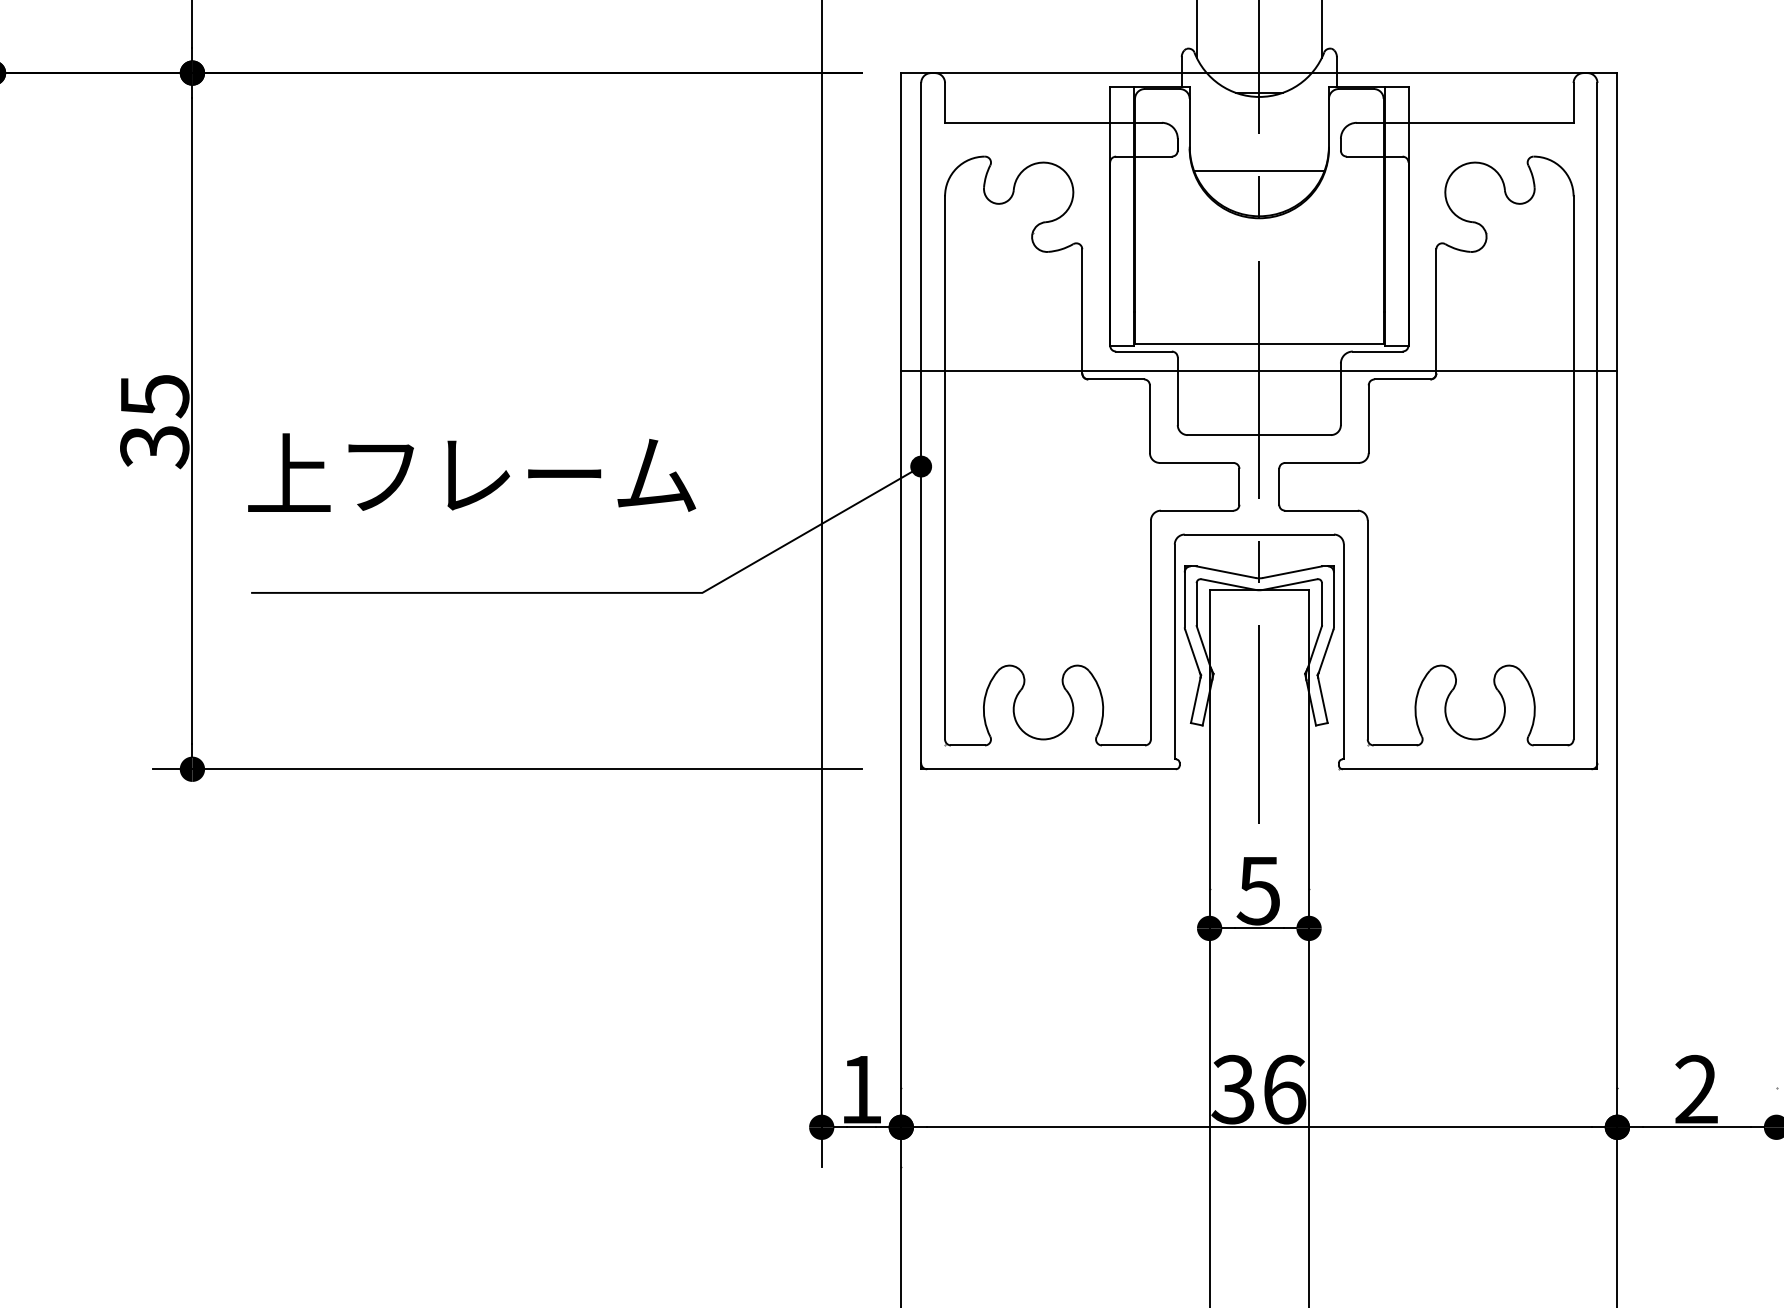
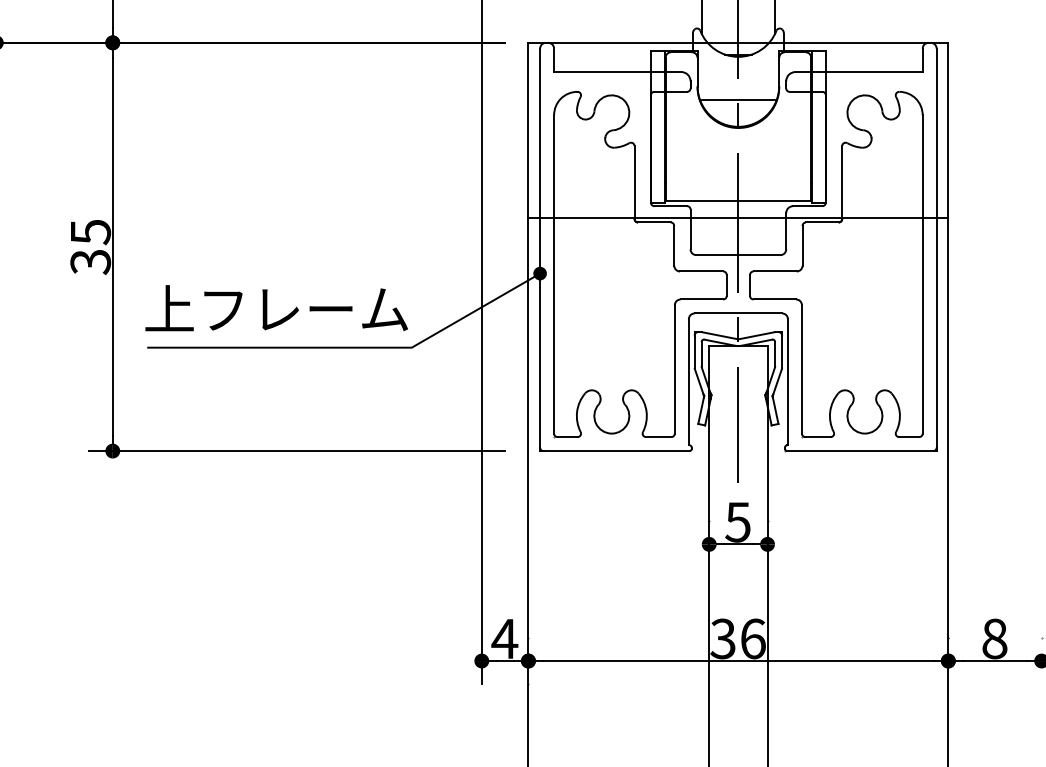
text: (471, 473) -> (276, 308), moved
text: (860, 1088) -> (504, 638), 1 -> 4
text: (1696, 1088) -> (994, 638), 2 -> 8

